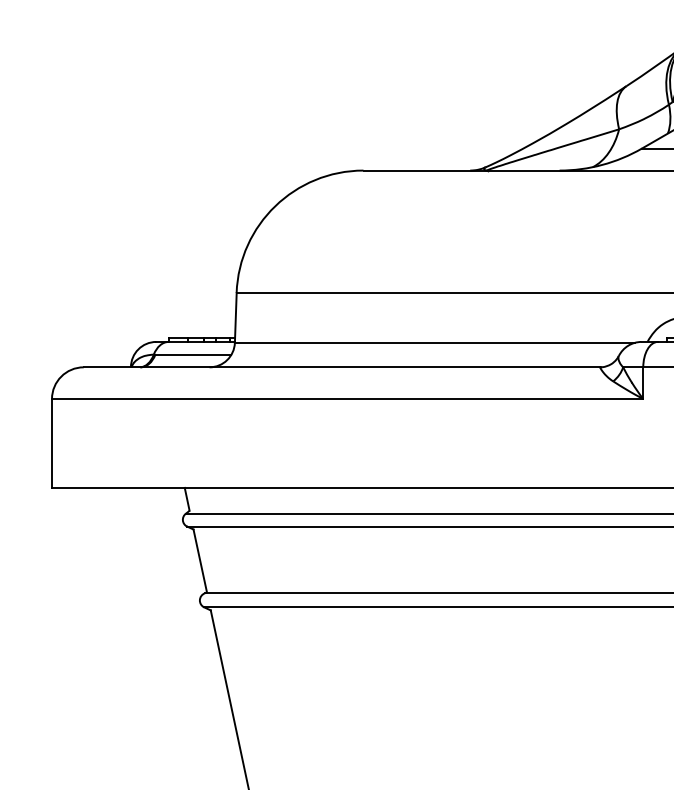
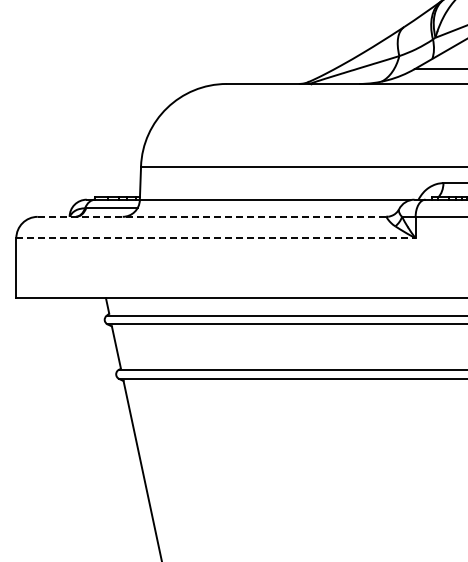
line: (340, 366) -> (211, 216), solid -> dashed
line: (346, 399) -> (215, 238), solid -> dashed

